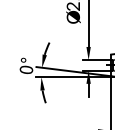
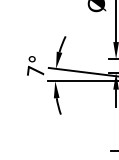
text: (26, 69) -> (35, 71), 0° -> 7°

